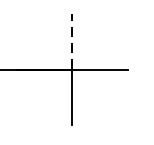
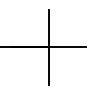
line: (71, 42) -> (48, 28), dashed -> solid

